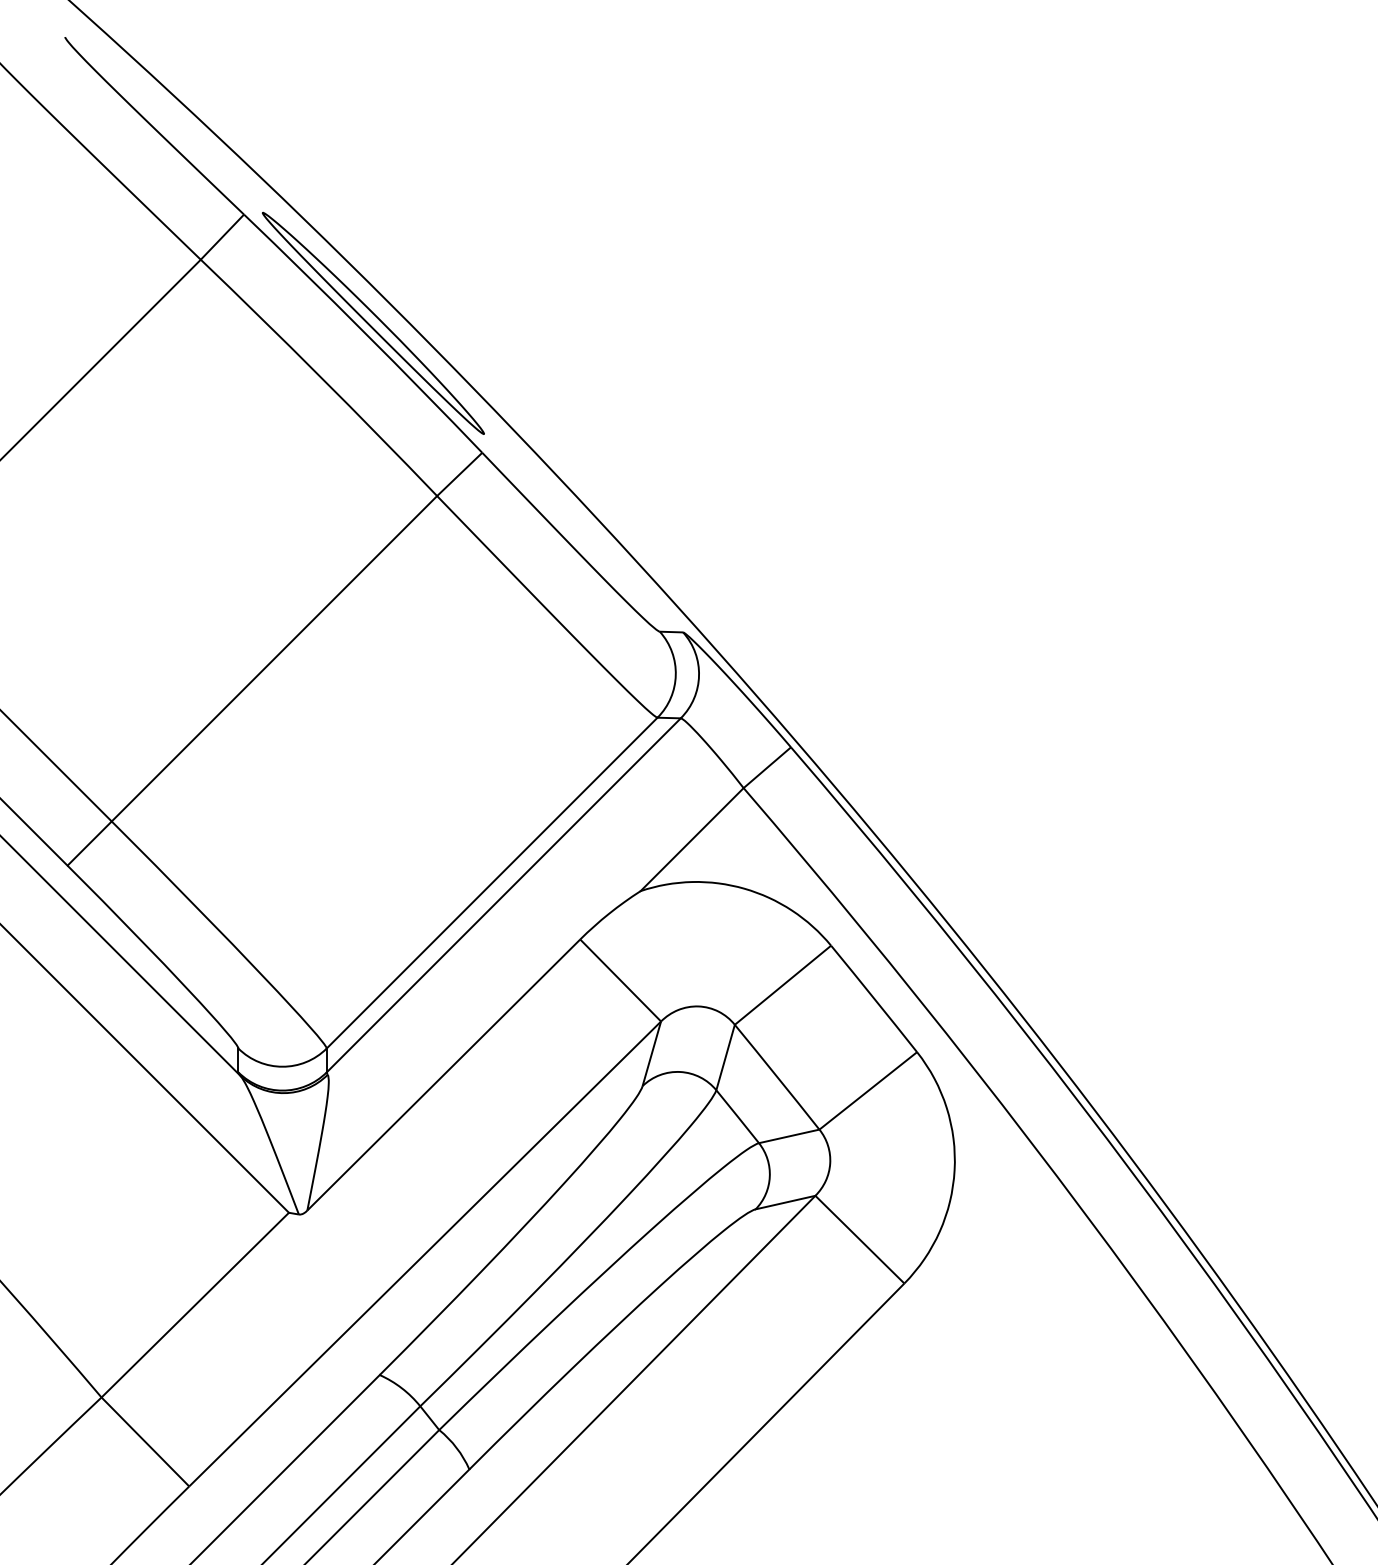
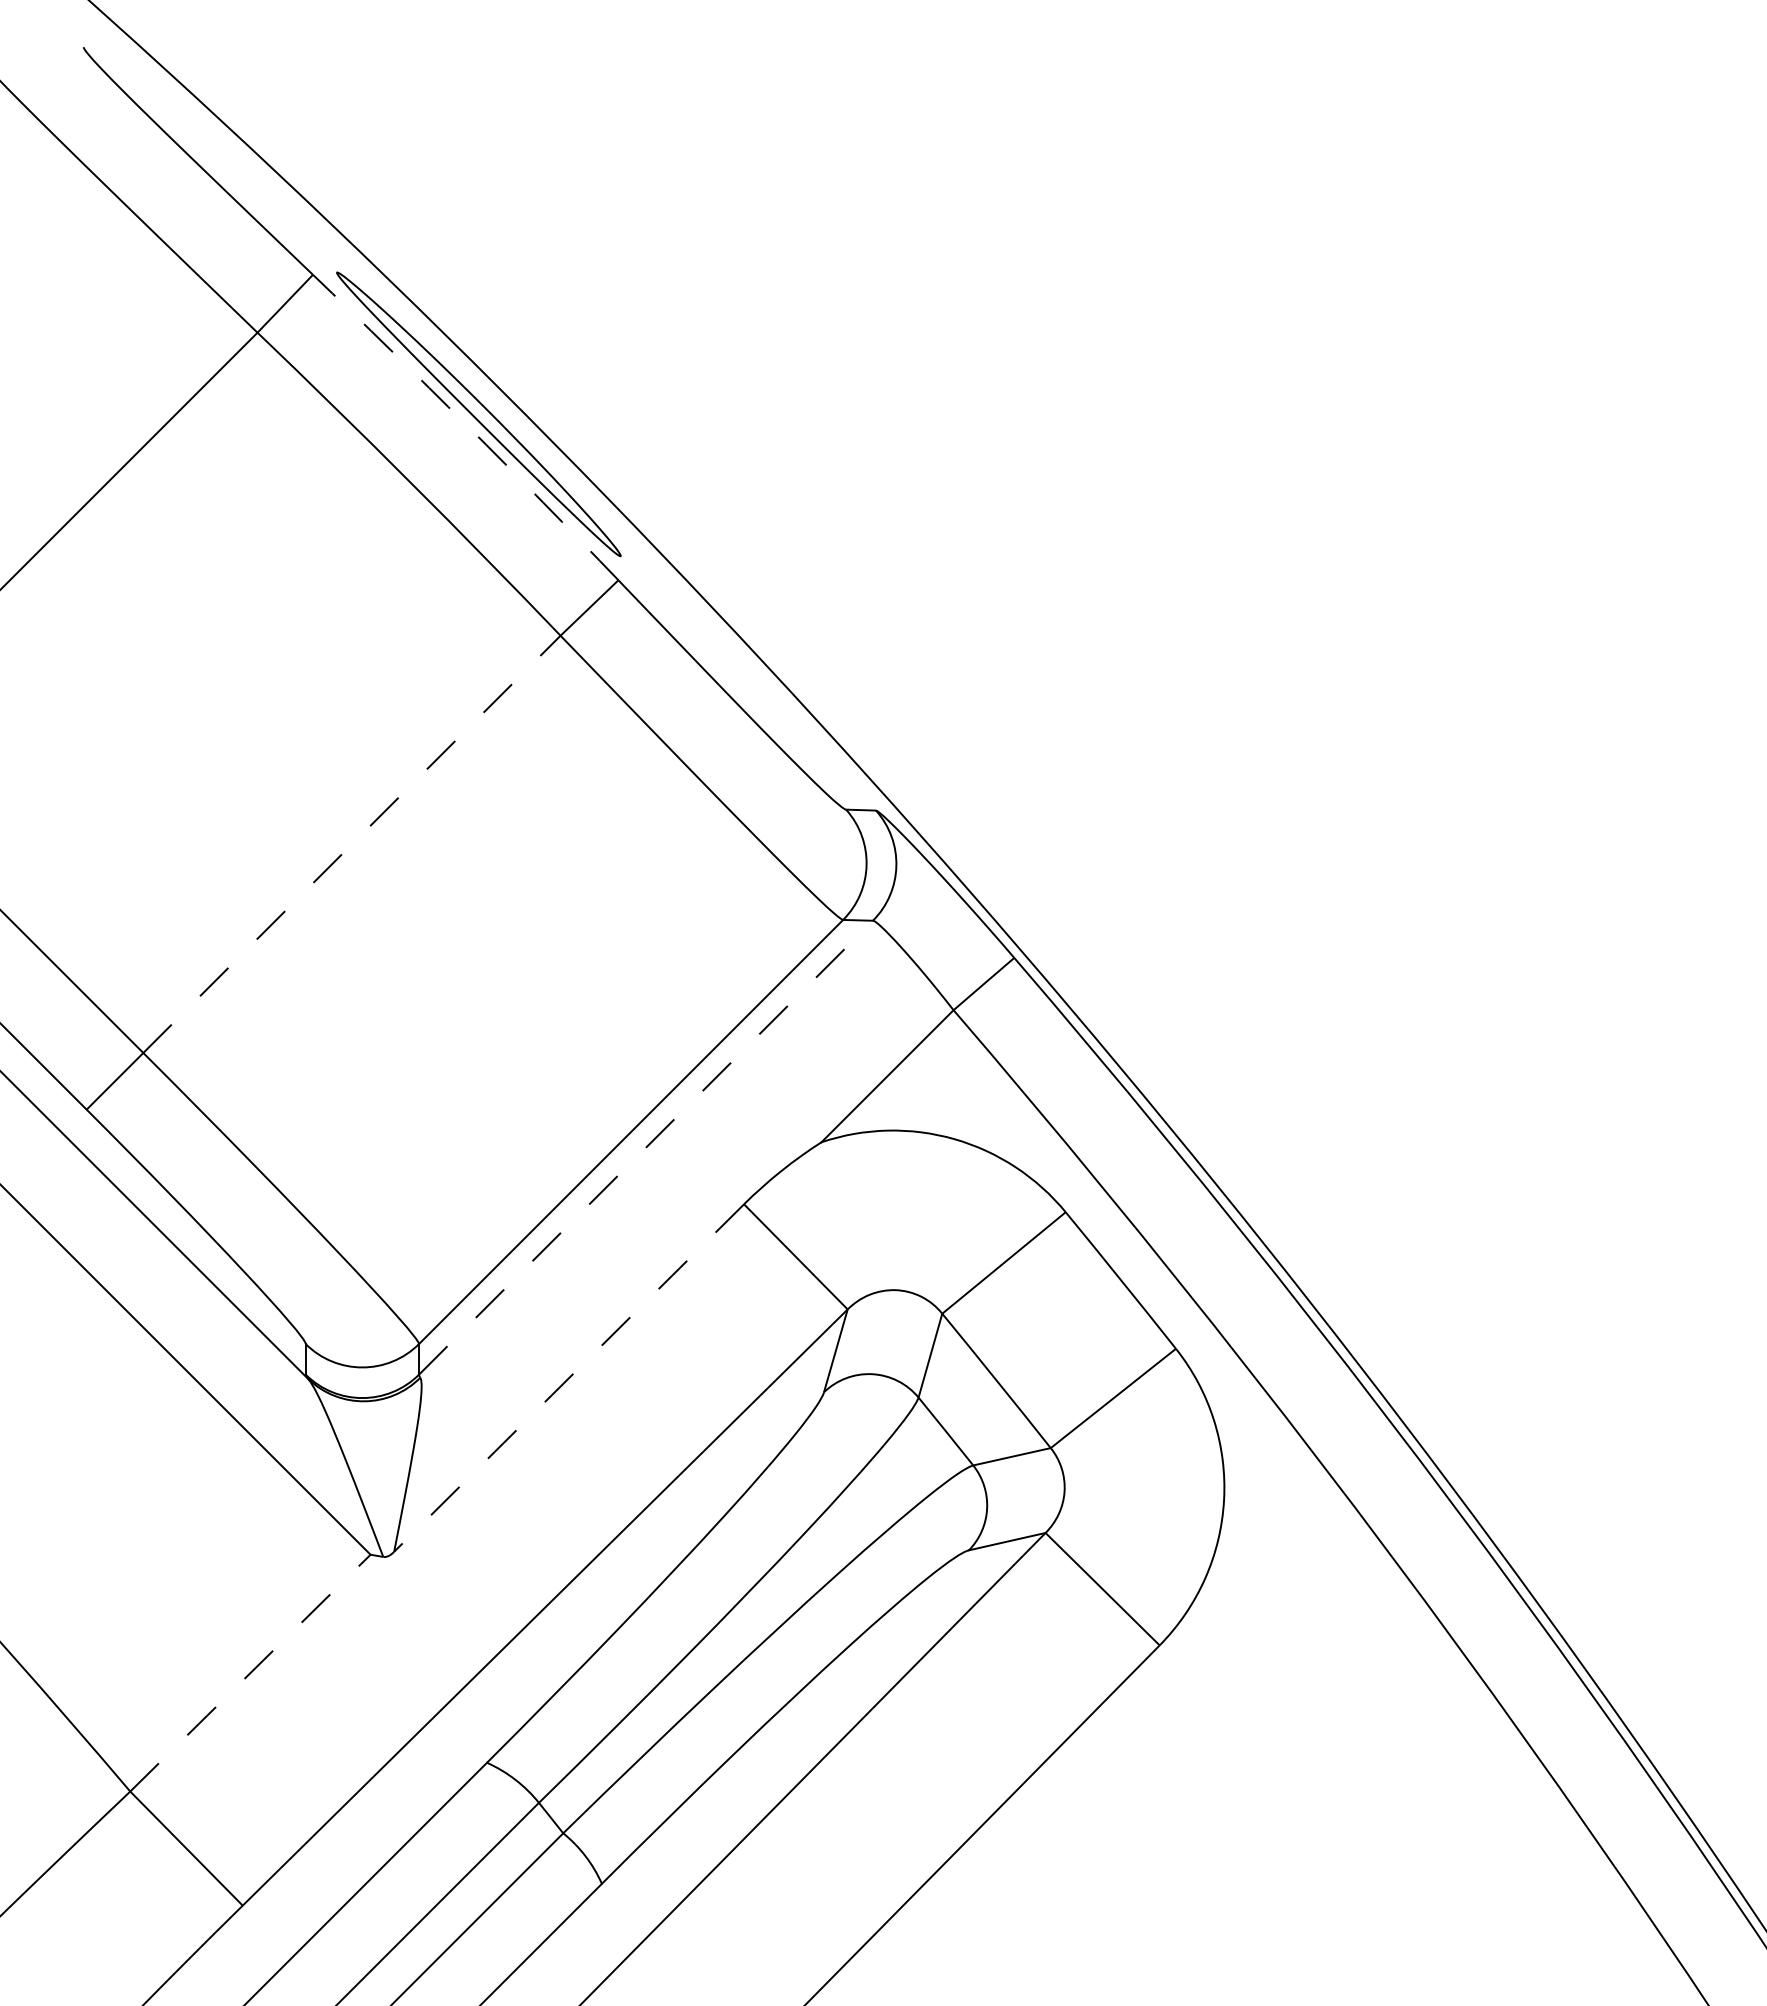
arc: (364, 332) -> (467, 425), solid -> dashed
line: (274, 658) -> (352, 844), solid -> dashed
line: (504, 895) -> (646, 1147), solid -> dashed
line: (444, 1075) -> (569, 1378), solid -> dashed
line: (196, 1304) -> (251, 1672), solid -> dashed

